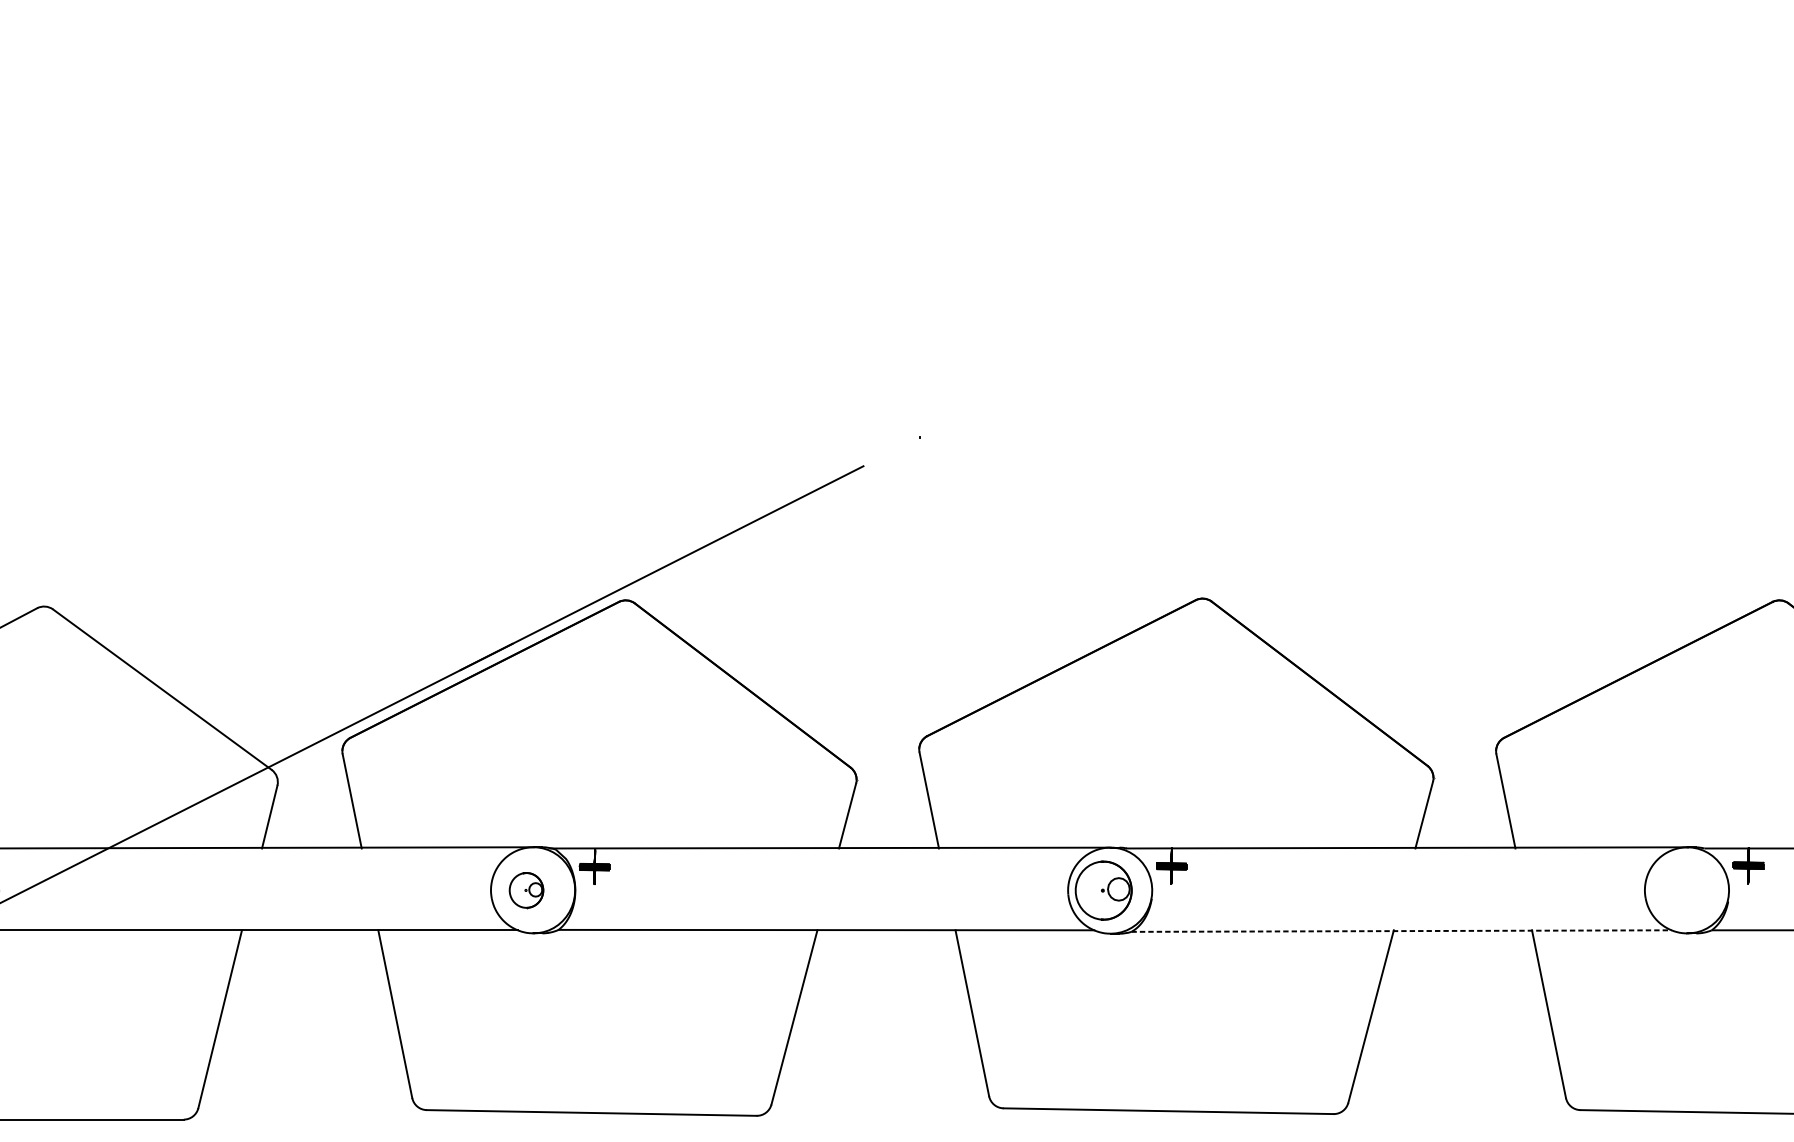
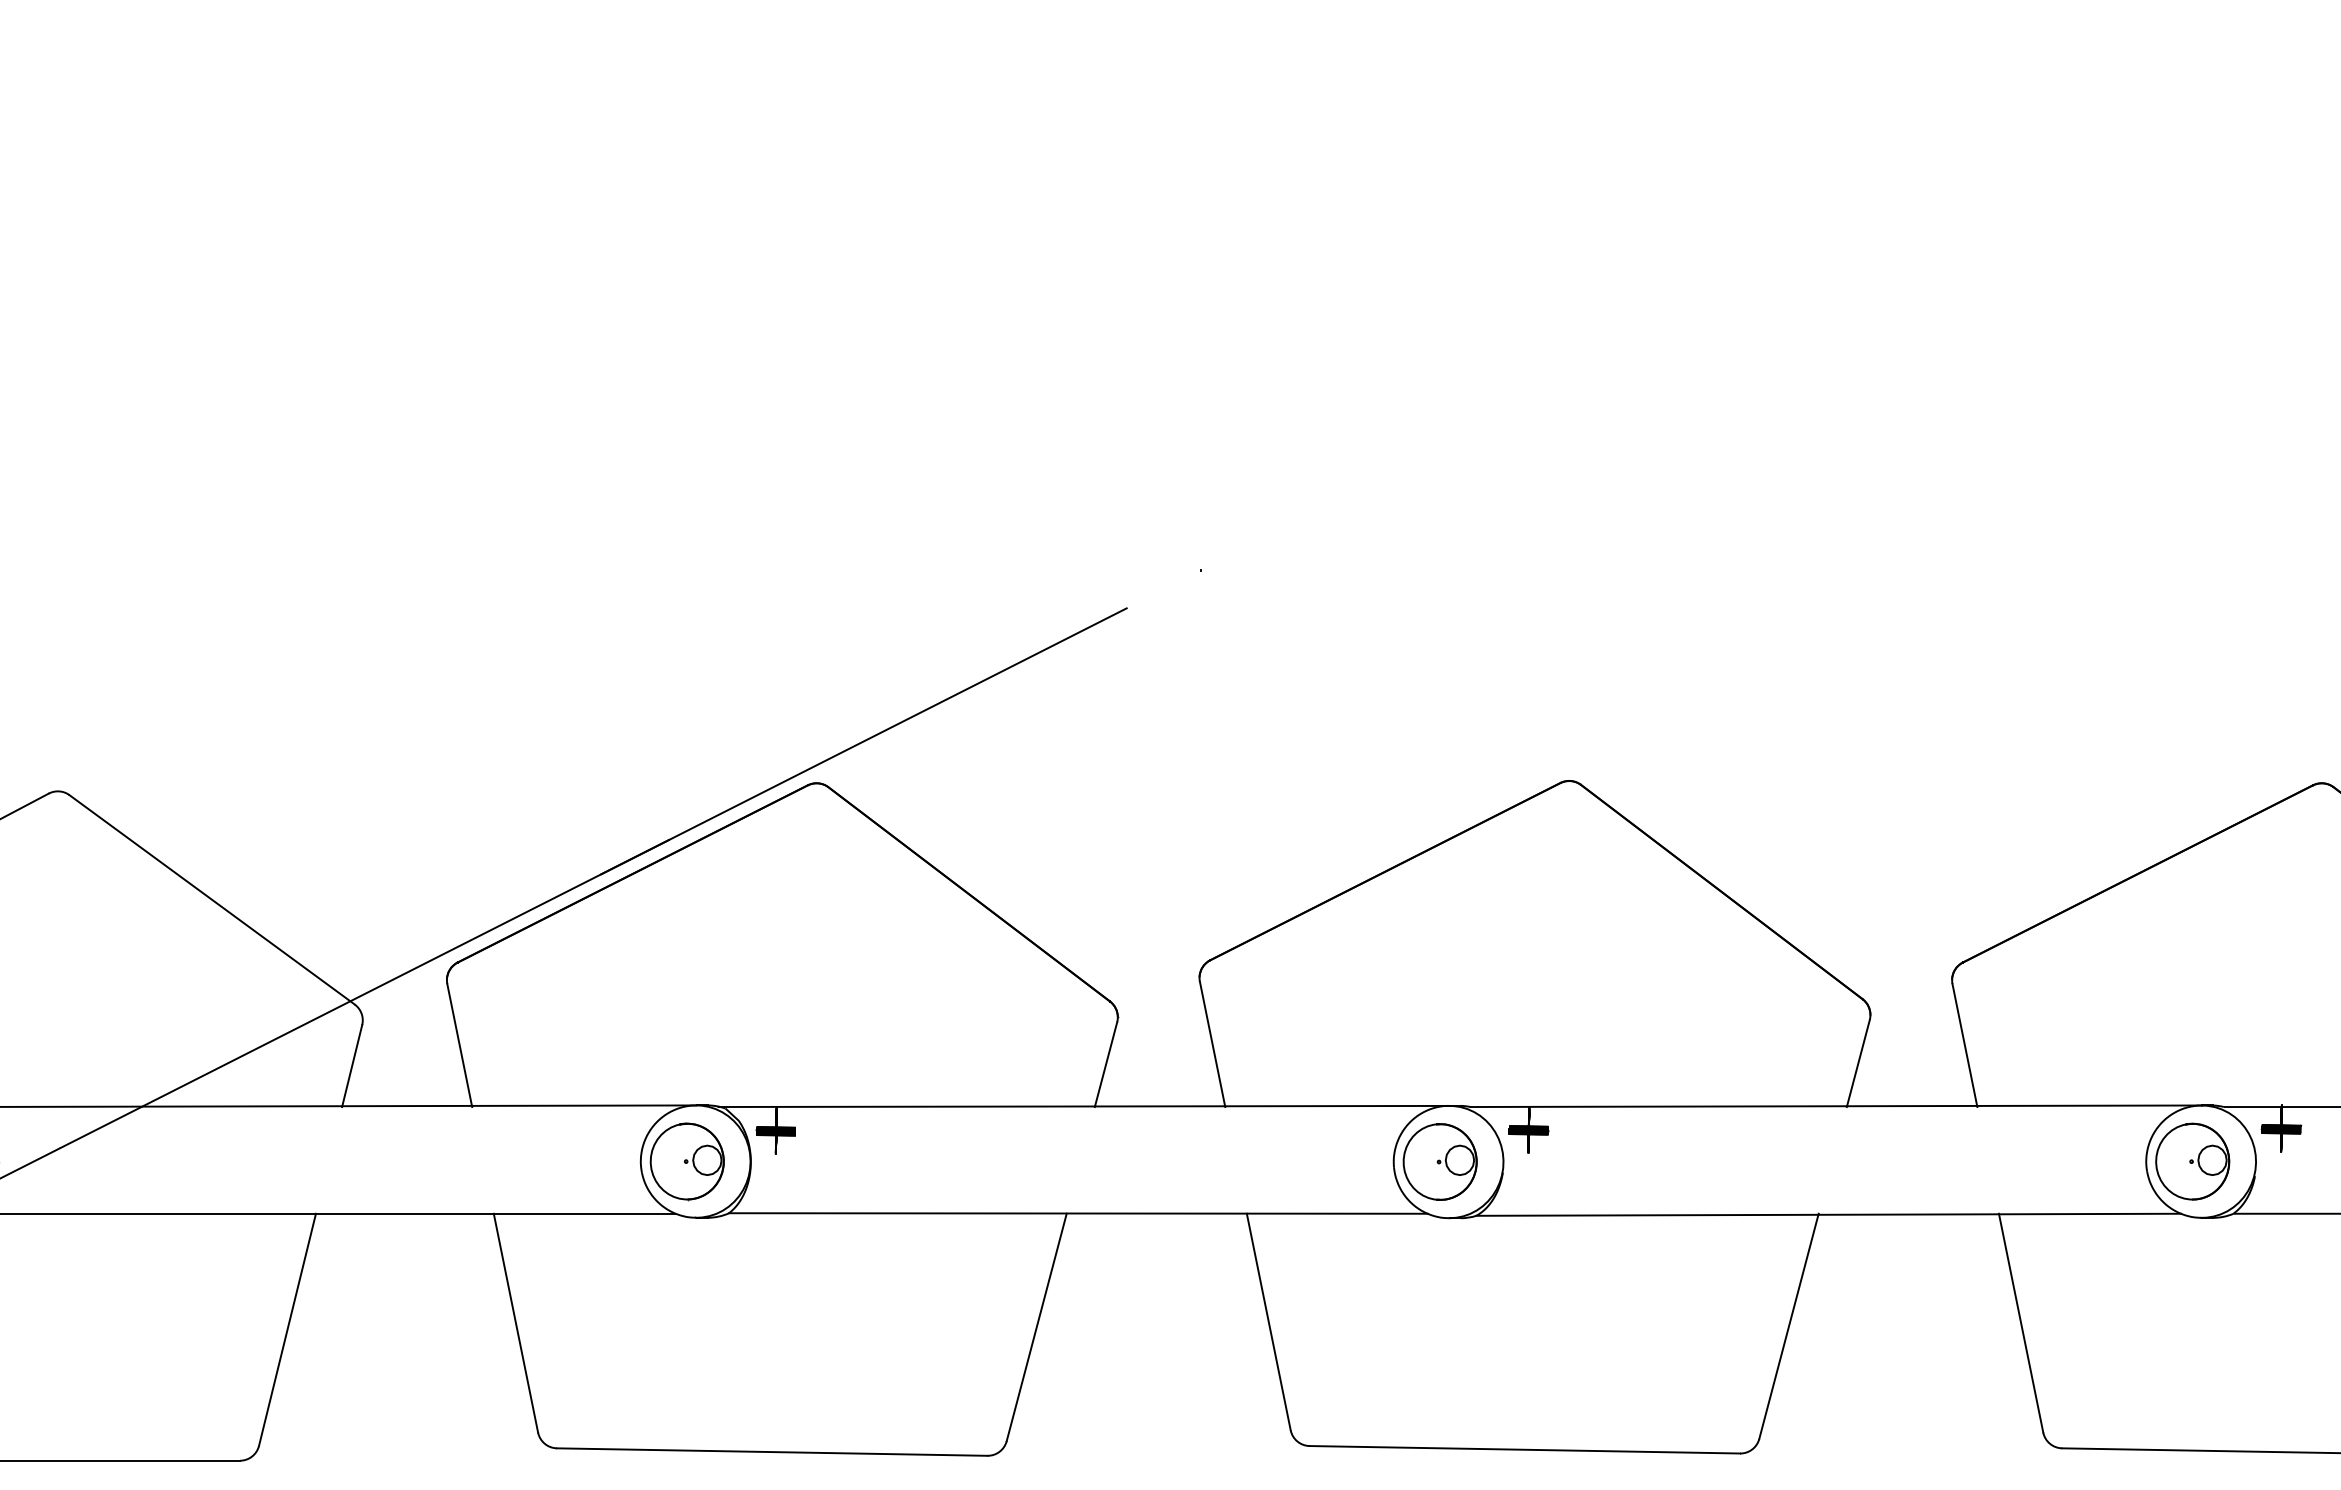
part: (526, 890) -> (686, 1161), size x1.67
part: (1680, 890) -> (2192, 1161), added
line: (1402, 930) -> (1829, 1214), dashed -> solid

